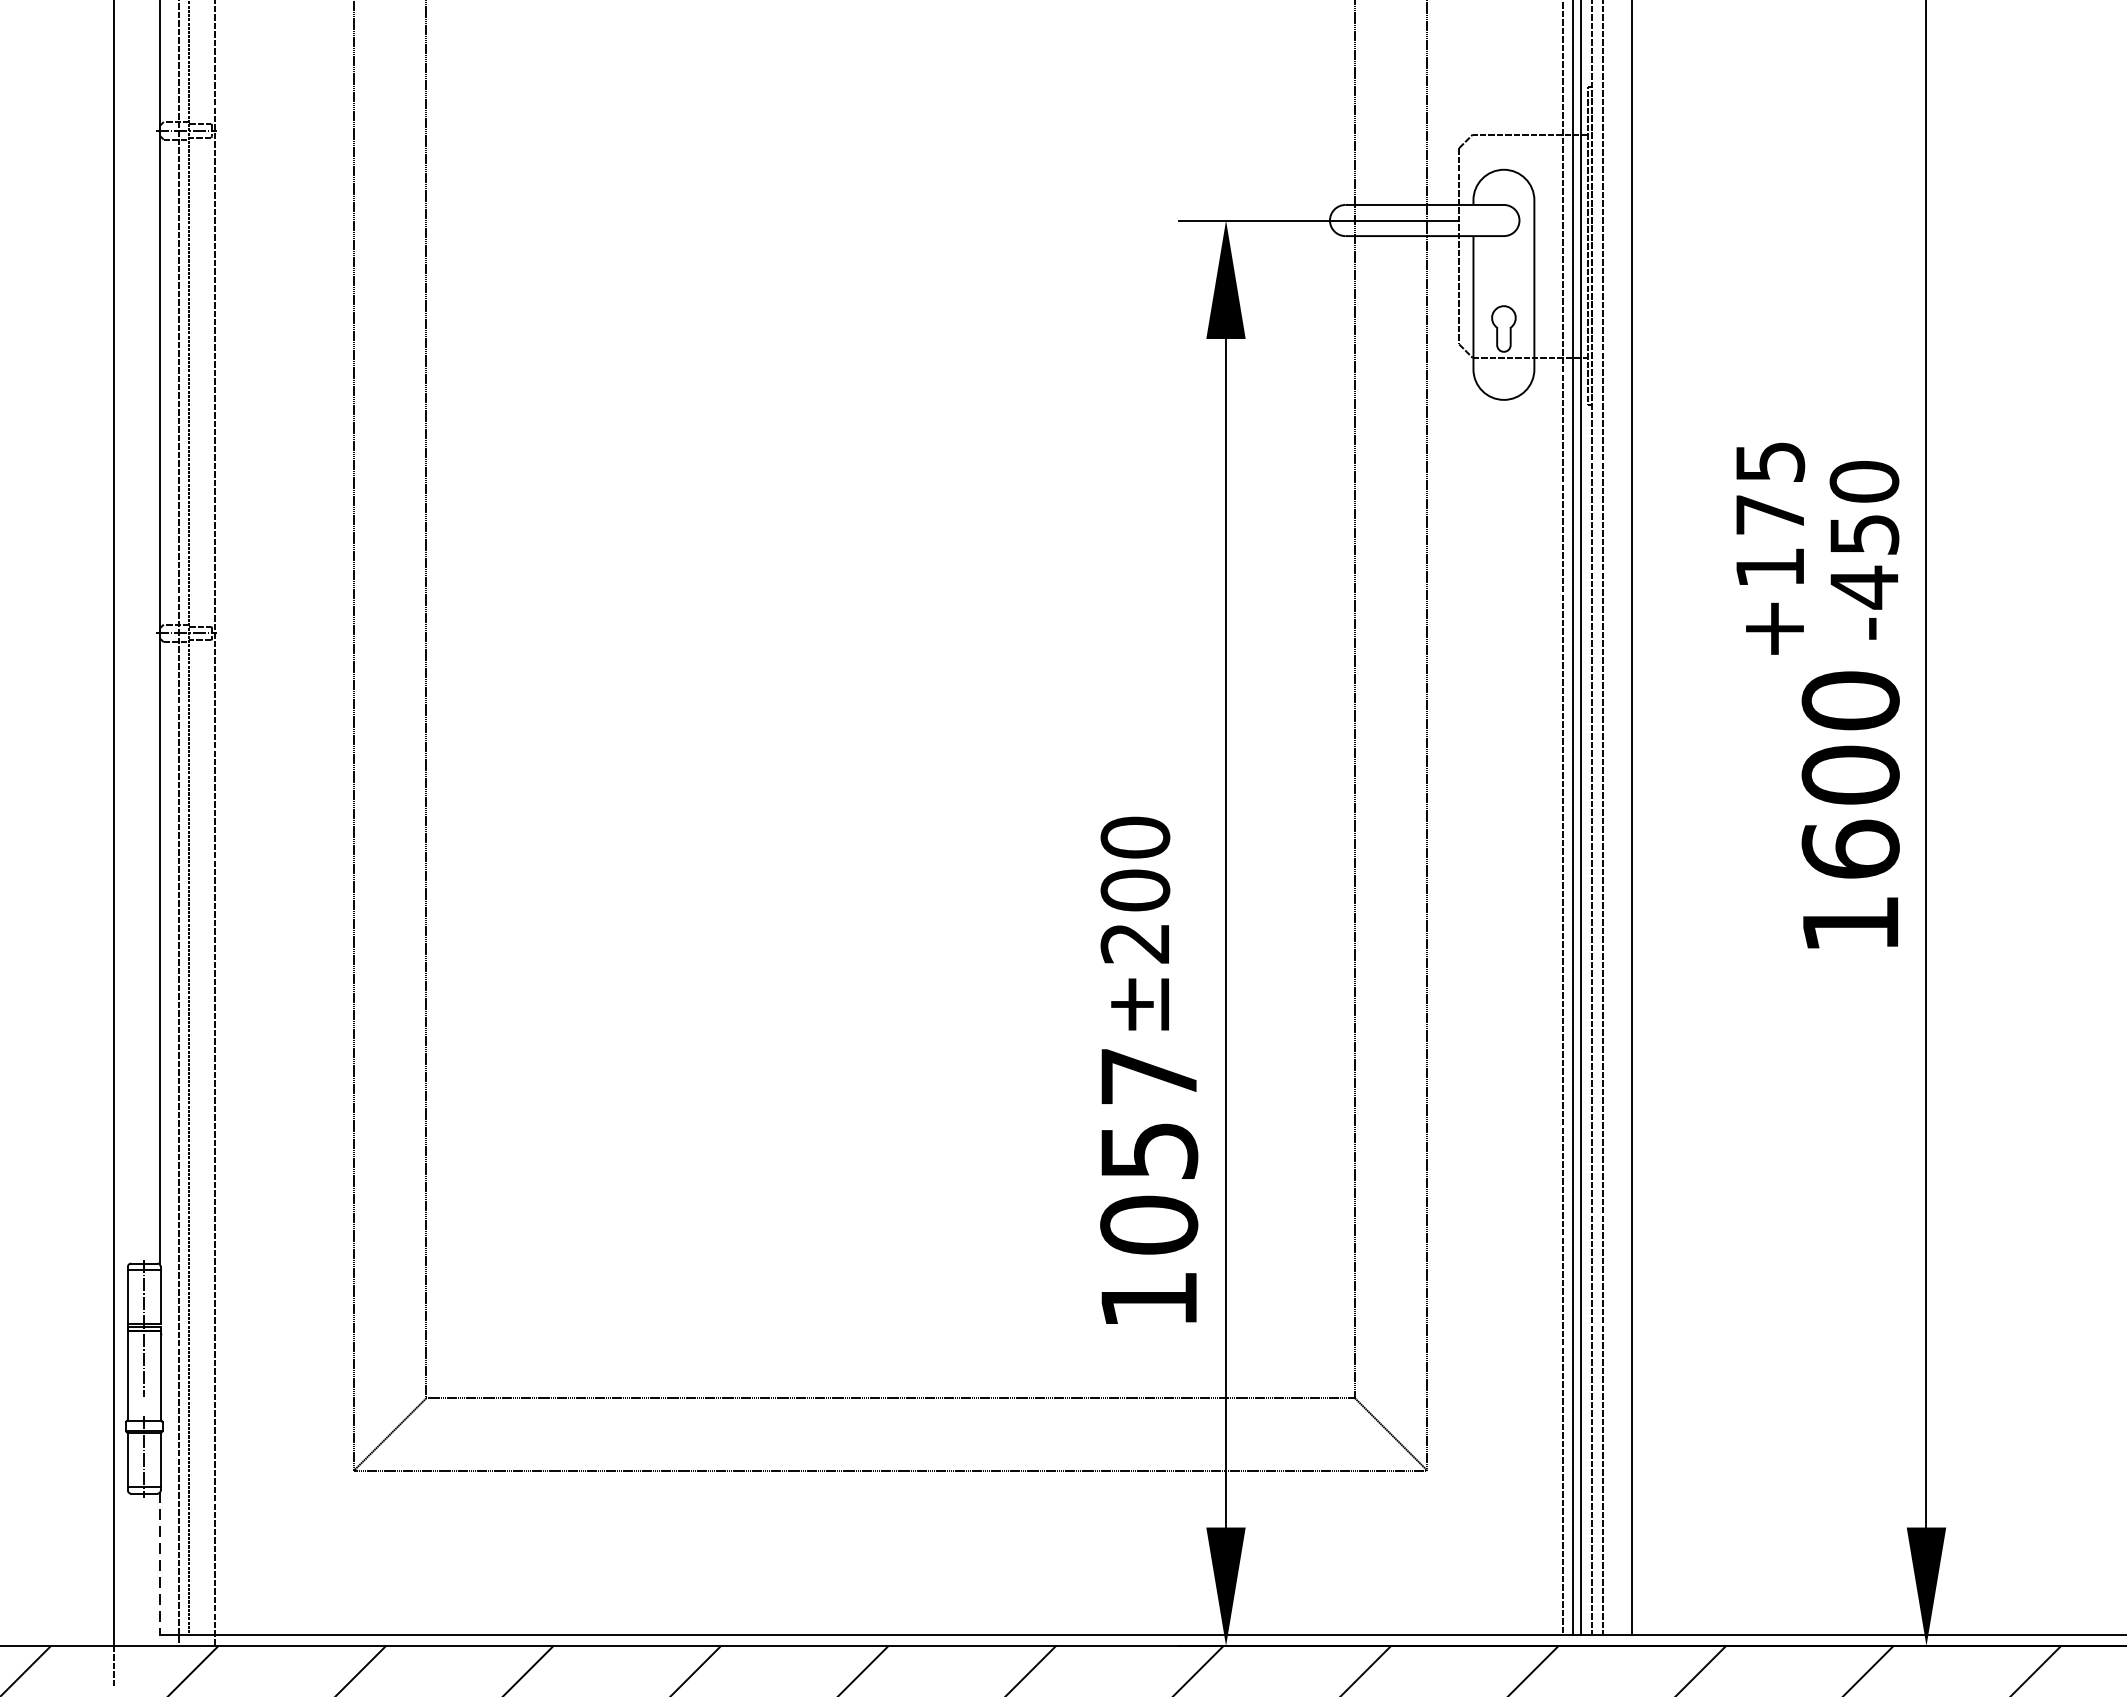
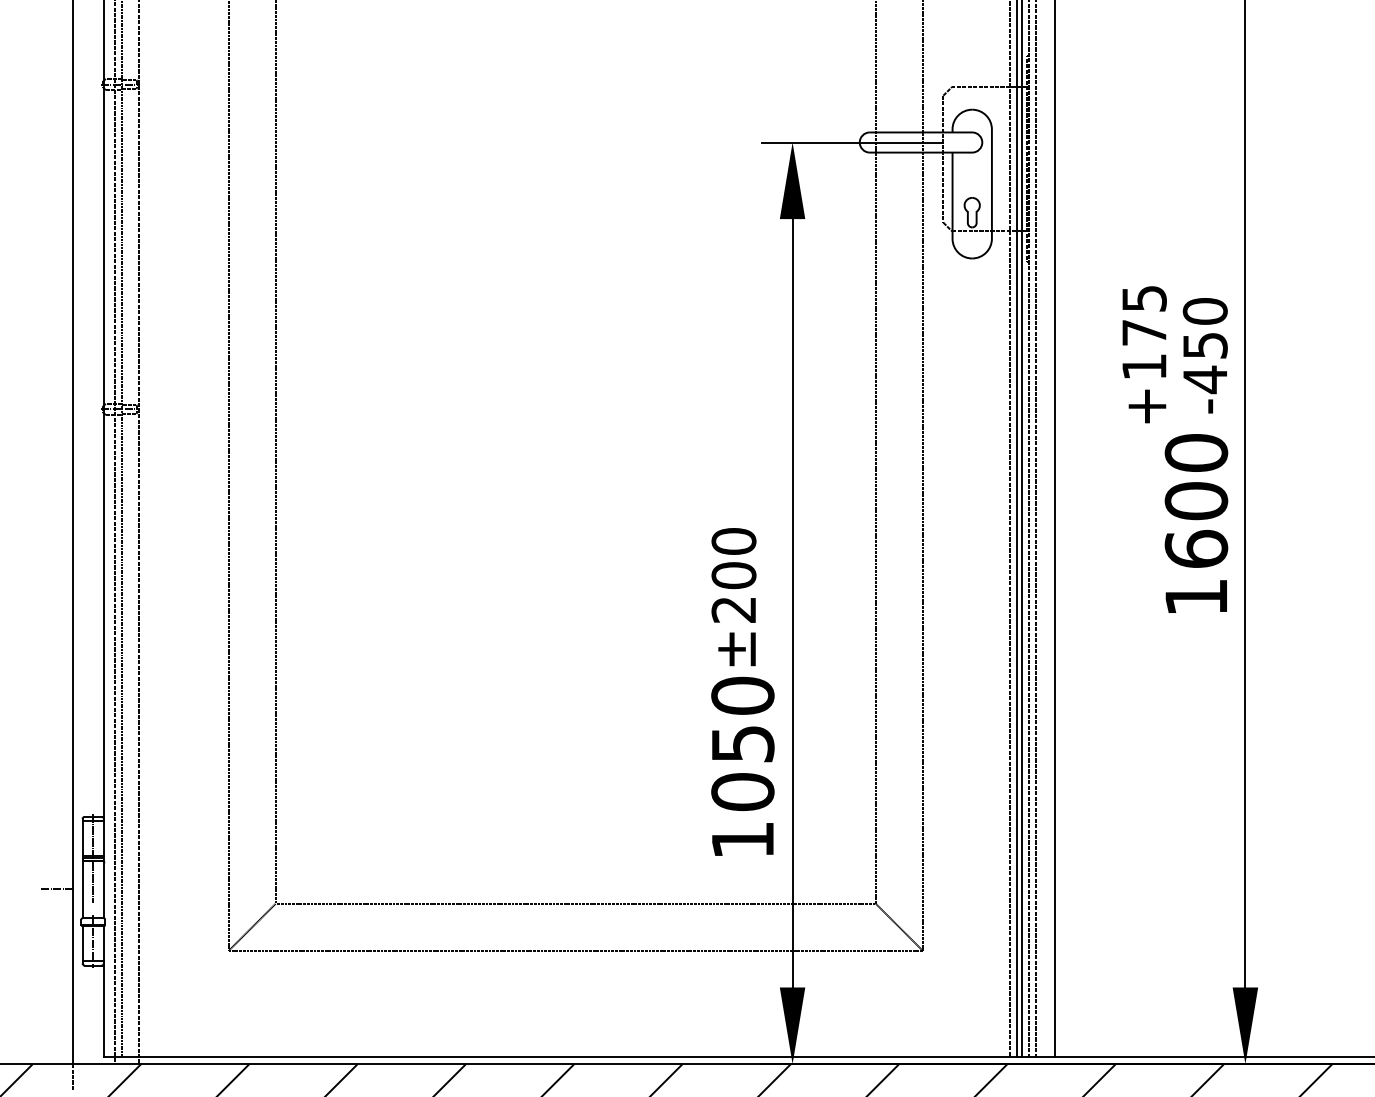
text: (1148, 1075) -> (742, 695), 1057 -> 1050
line: (89, 1375) -> (57, 889), added
line: (160, 1564) -> (103, 1011), dashed -> solid

